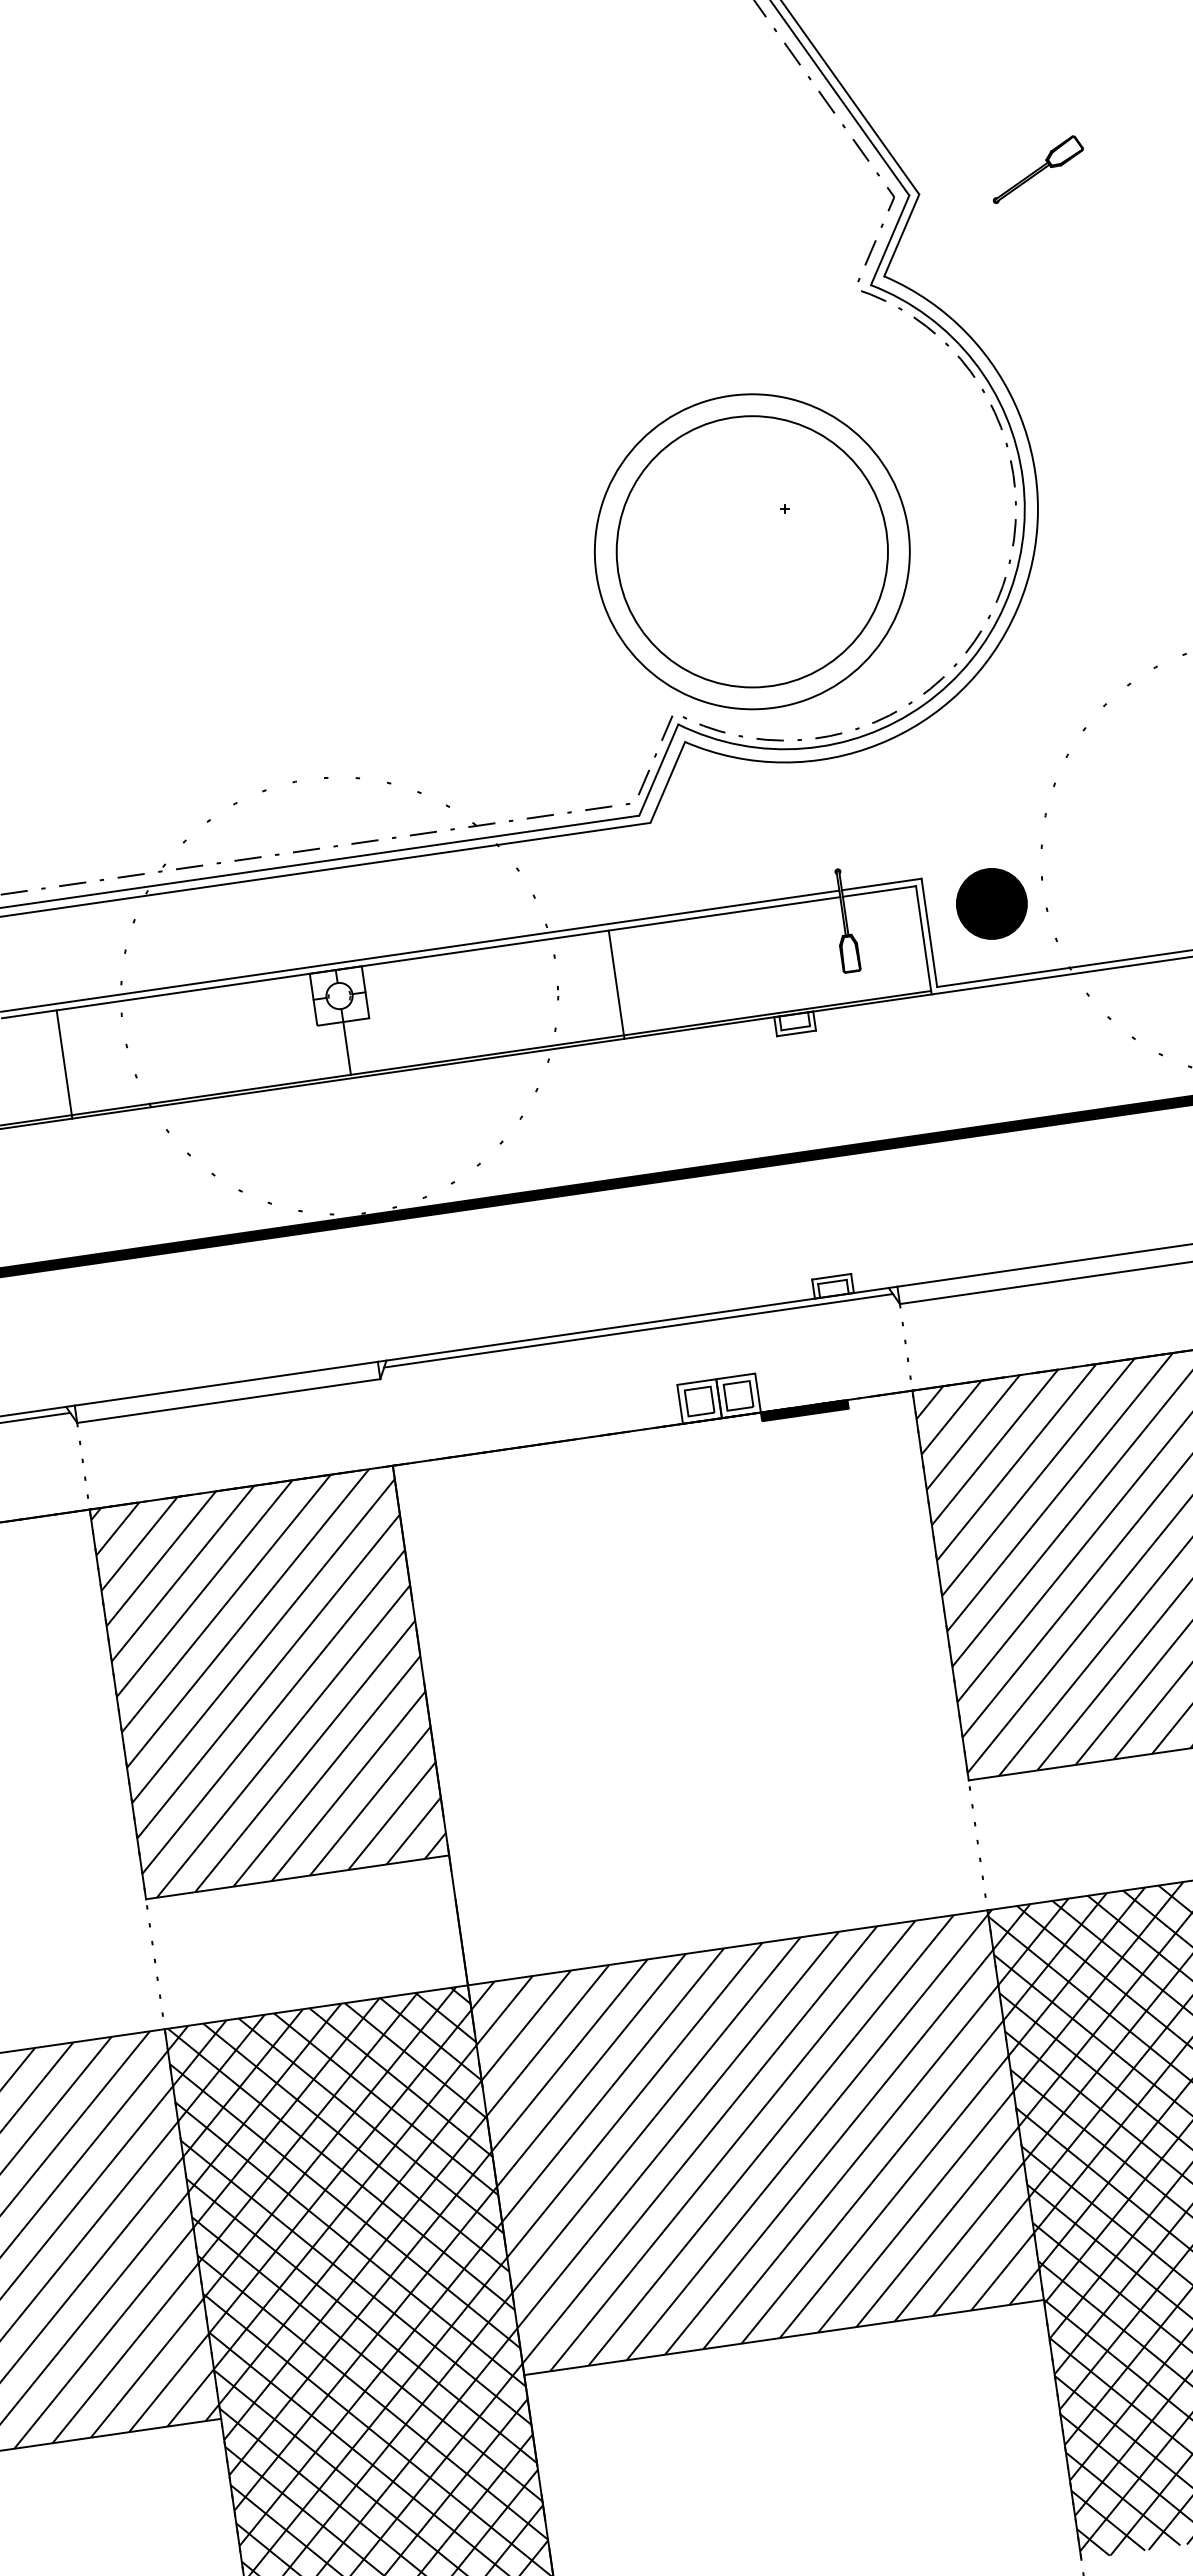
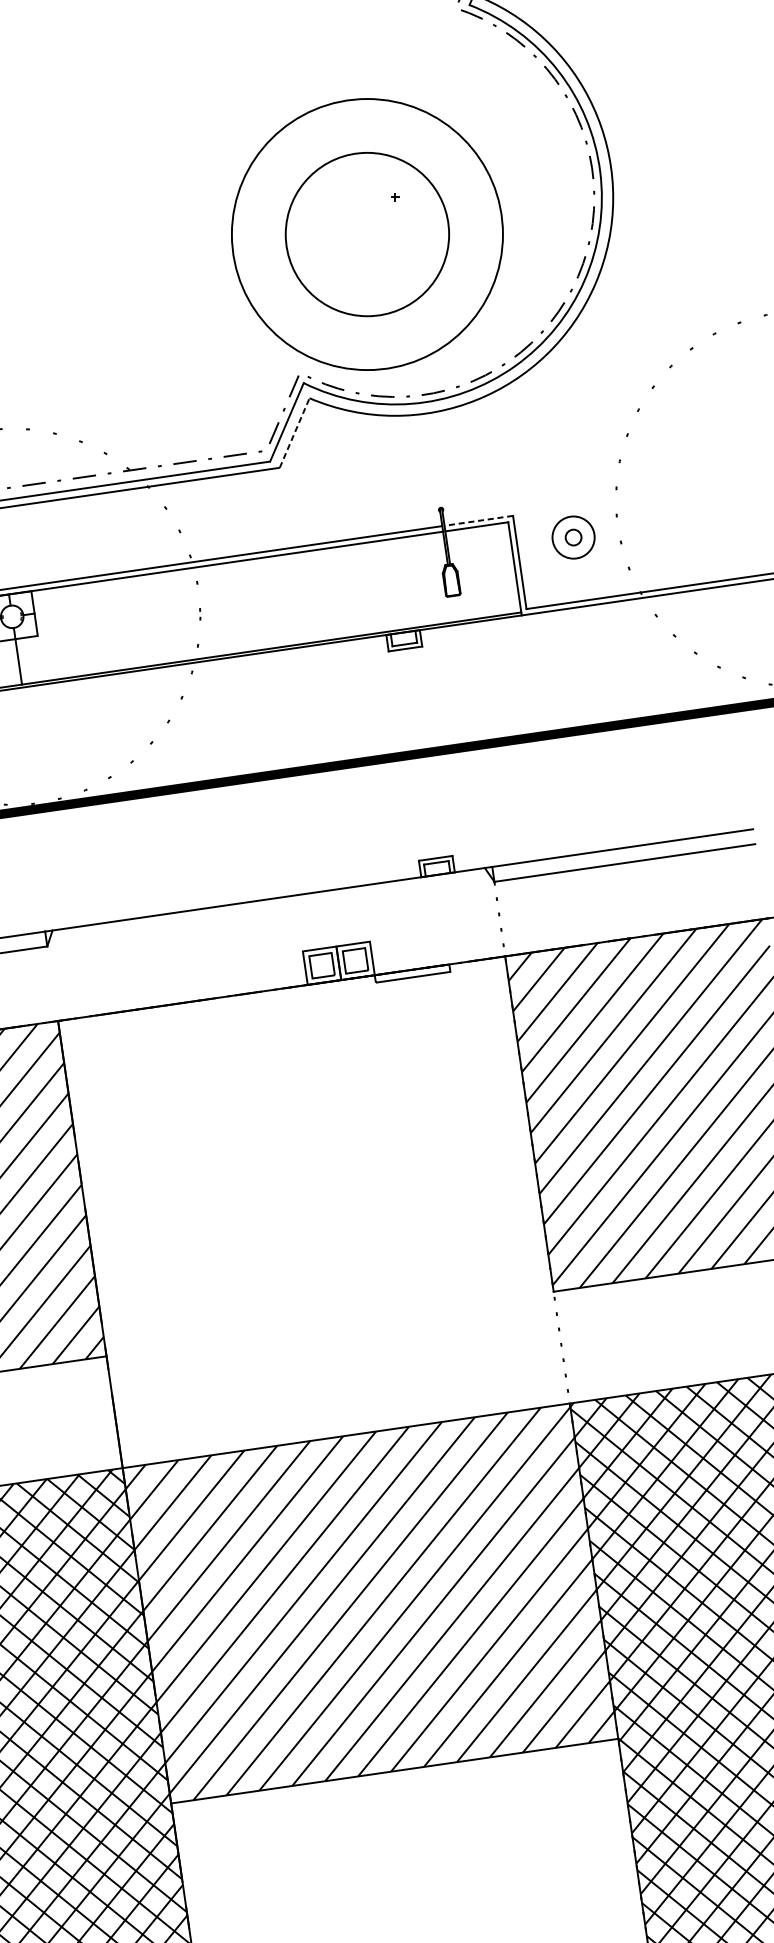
circle: (751, 551) -> (366, 234), size x0.7
line: (667, 782) -> (294, 433), solid -> dashed
line: (881, 884) -> (478, 520), solid -> dashed
part: (991, 903) -> (573, 537), size x0.7
line: (616, 984) -> (250, 606), removed
line: (638, 1330) -> (269, 904), removed
fill: (804, 1410) -> (412, 973), removed

